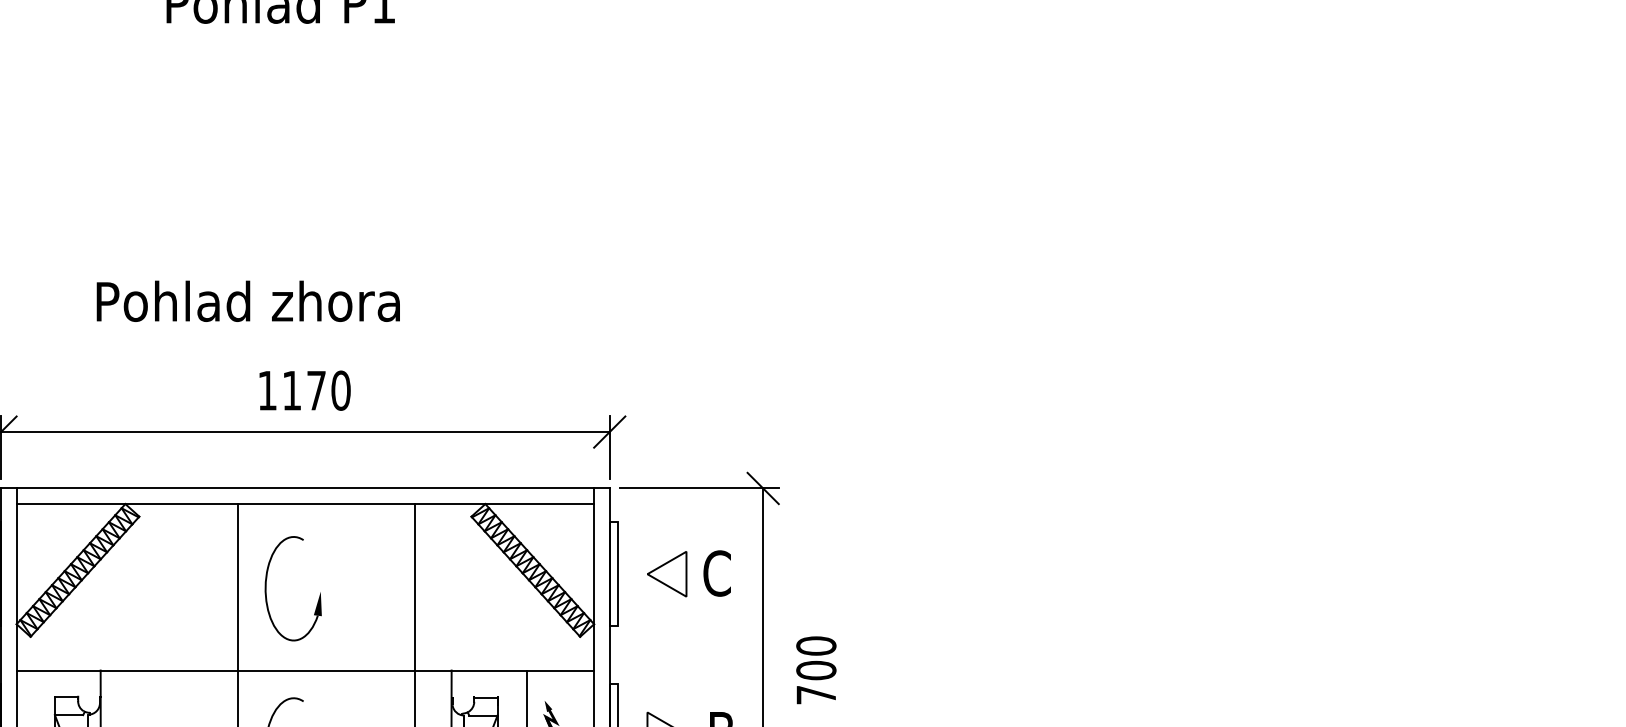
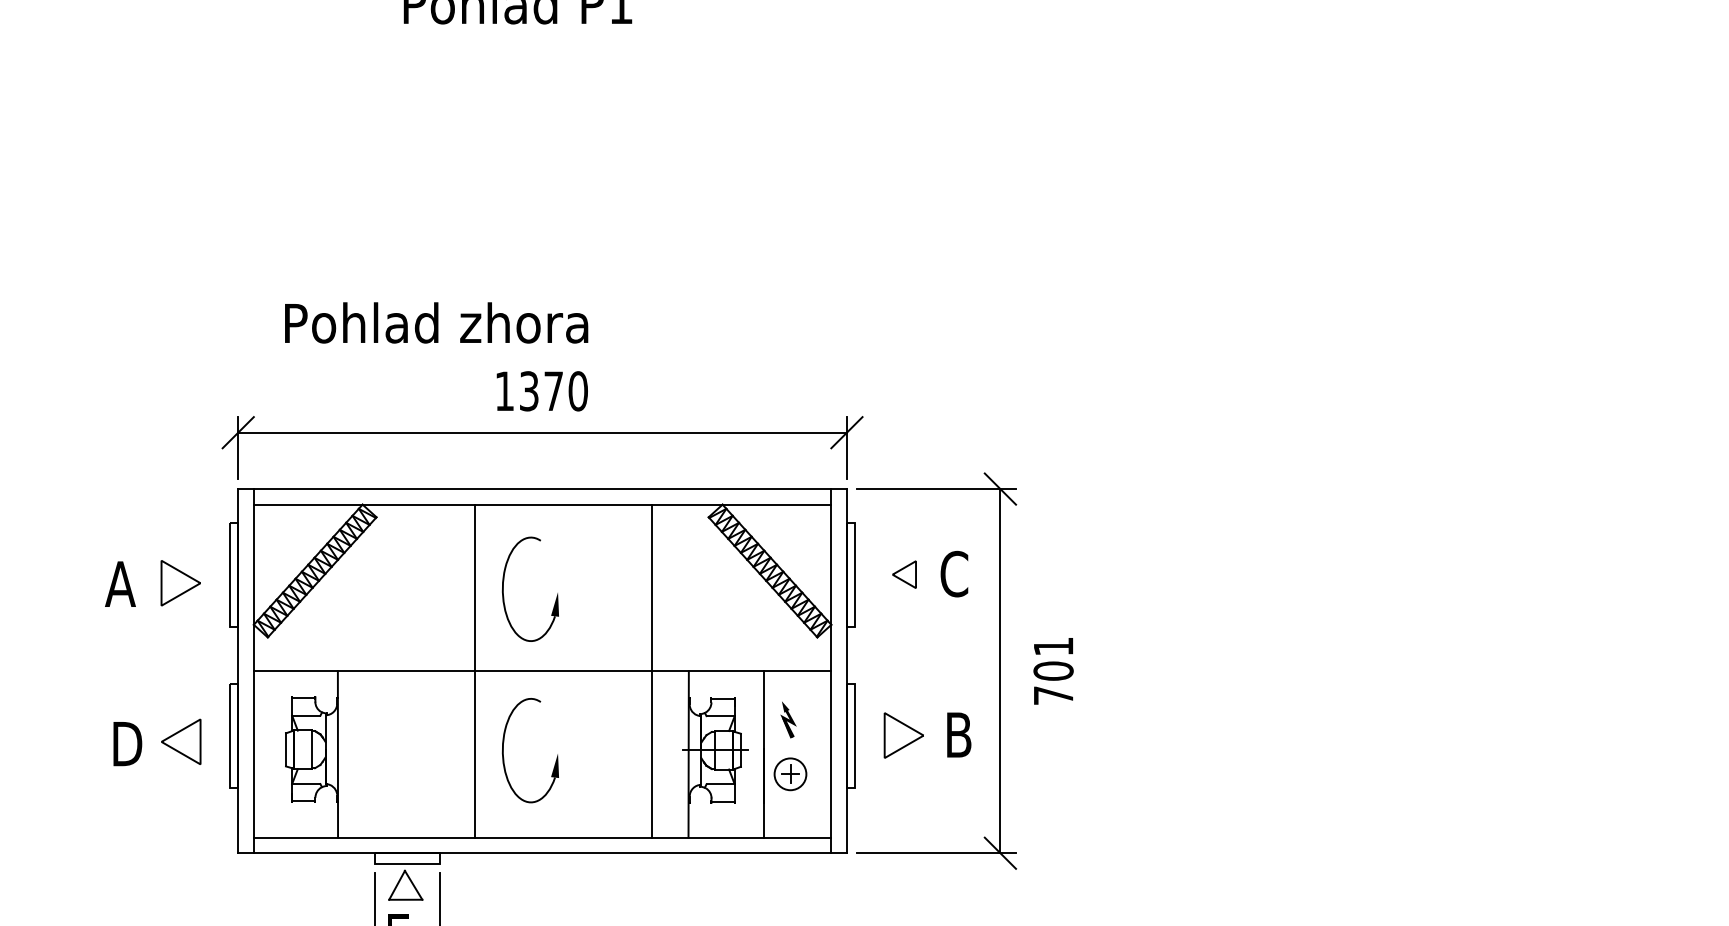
text: (248, 300) -> (436, 322), moved
text: (292, 390) -> (529, 391), 1170 -> 1370
part: (667, 573) -> (904, 574), size x0.6
text: (816, 645) -> (1053, 646), 700 -> 701

